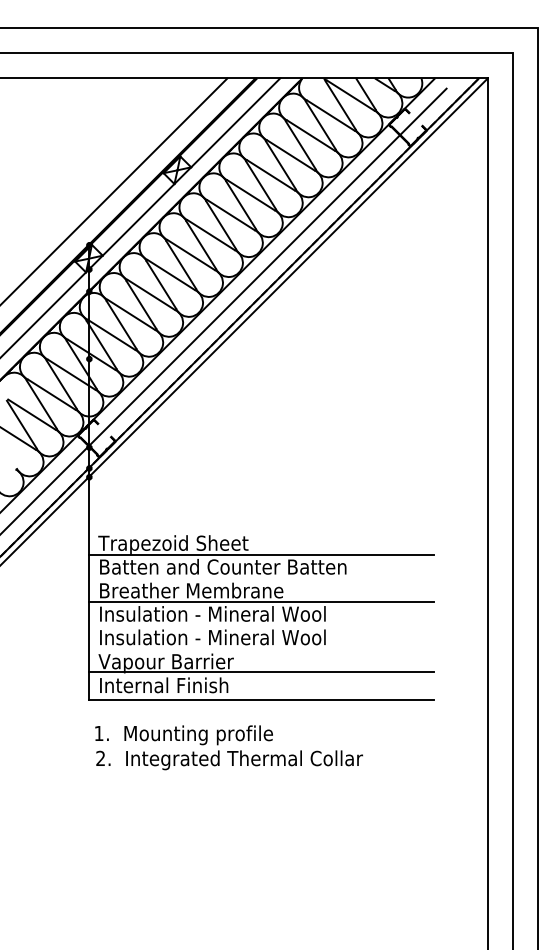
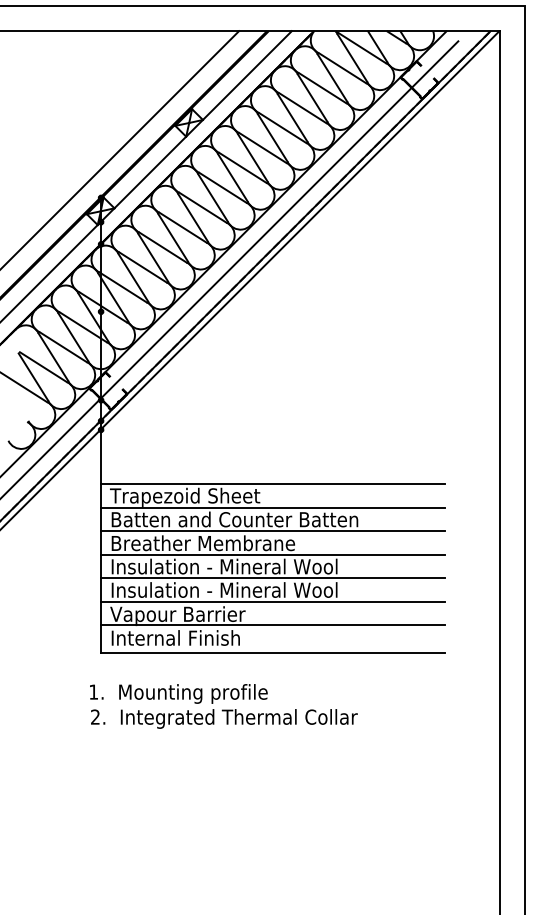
line: (261, 531) -> (273, 484), added
line: (261, 578) -> (273, 531), added
line: (261, 625) -> (273, 578), added
line: (261, 648) -> (273, 601), added
text: (228, 747) -> (223, 706), moved

